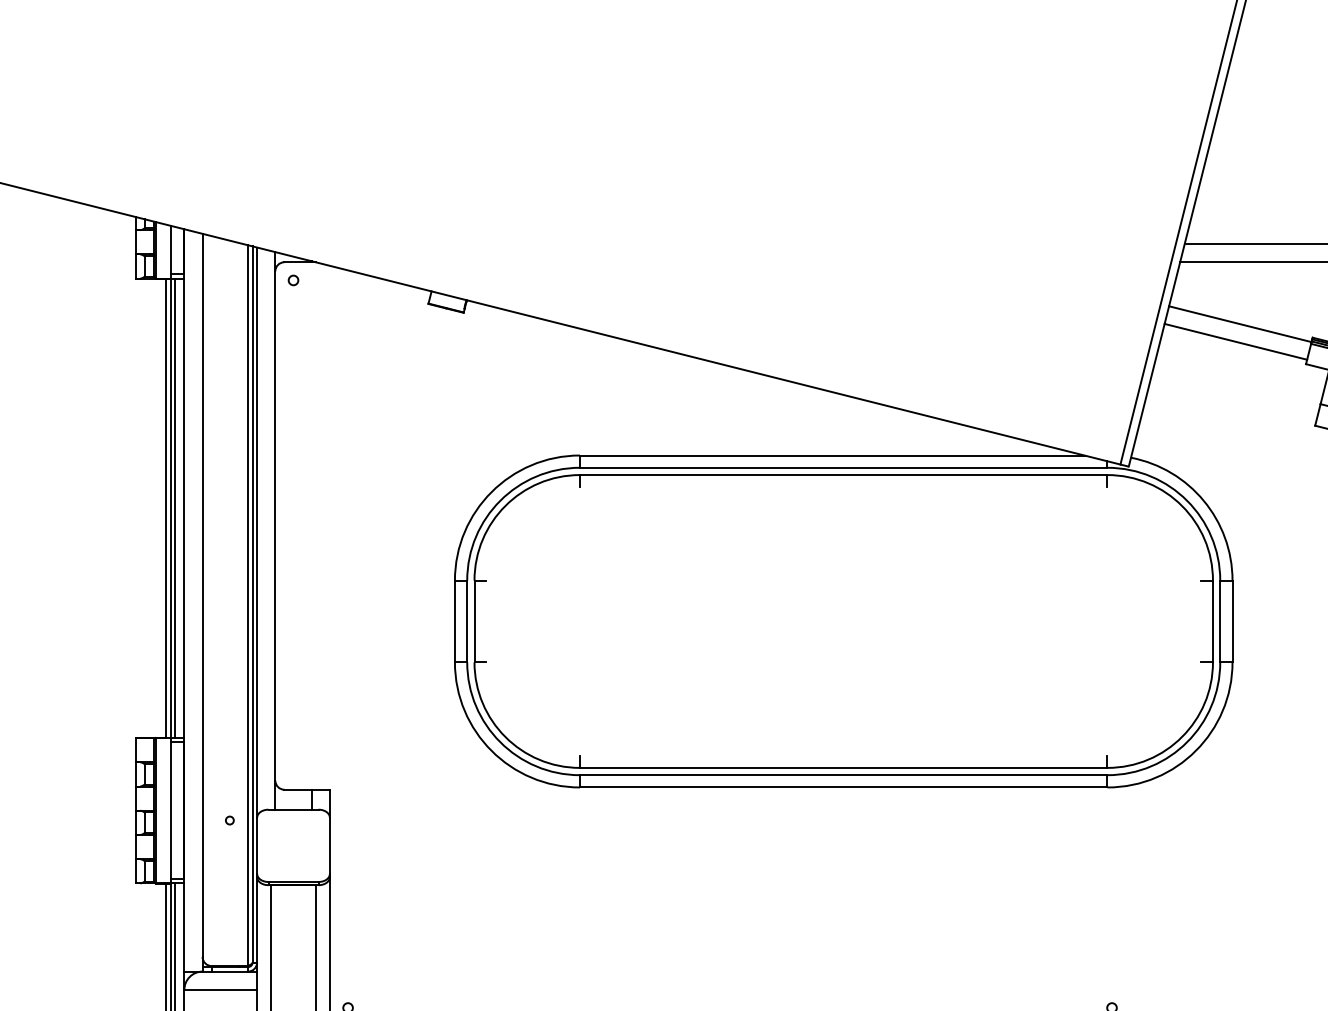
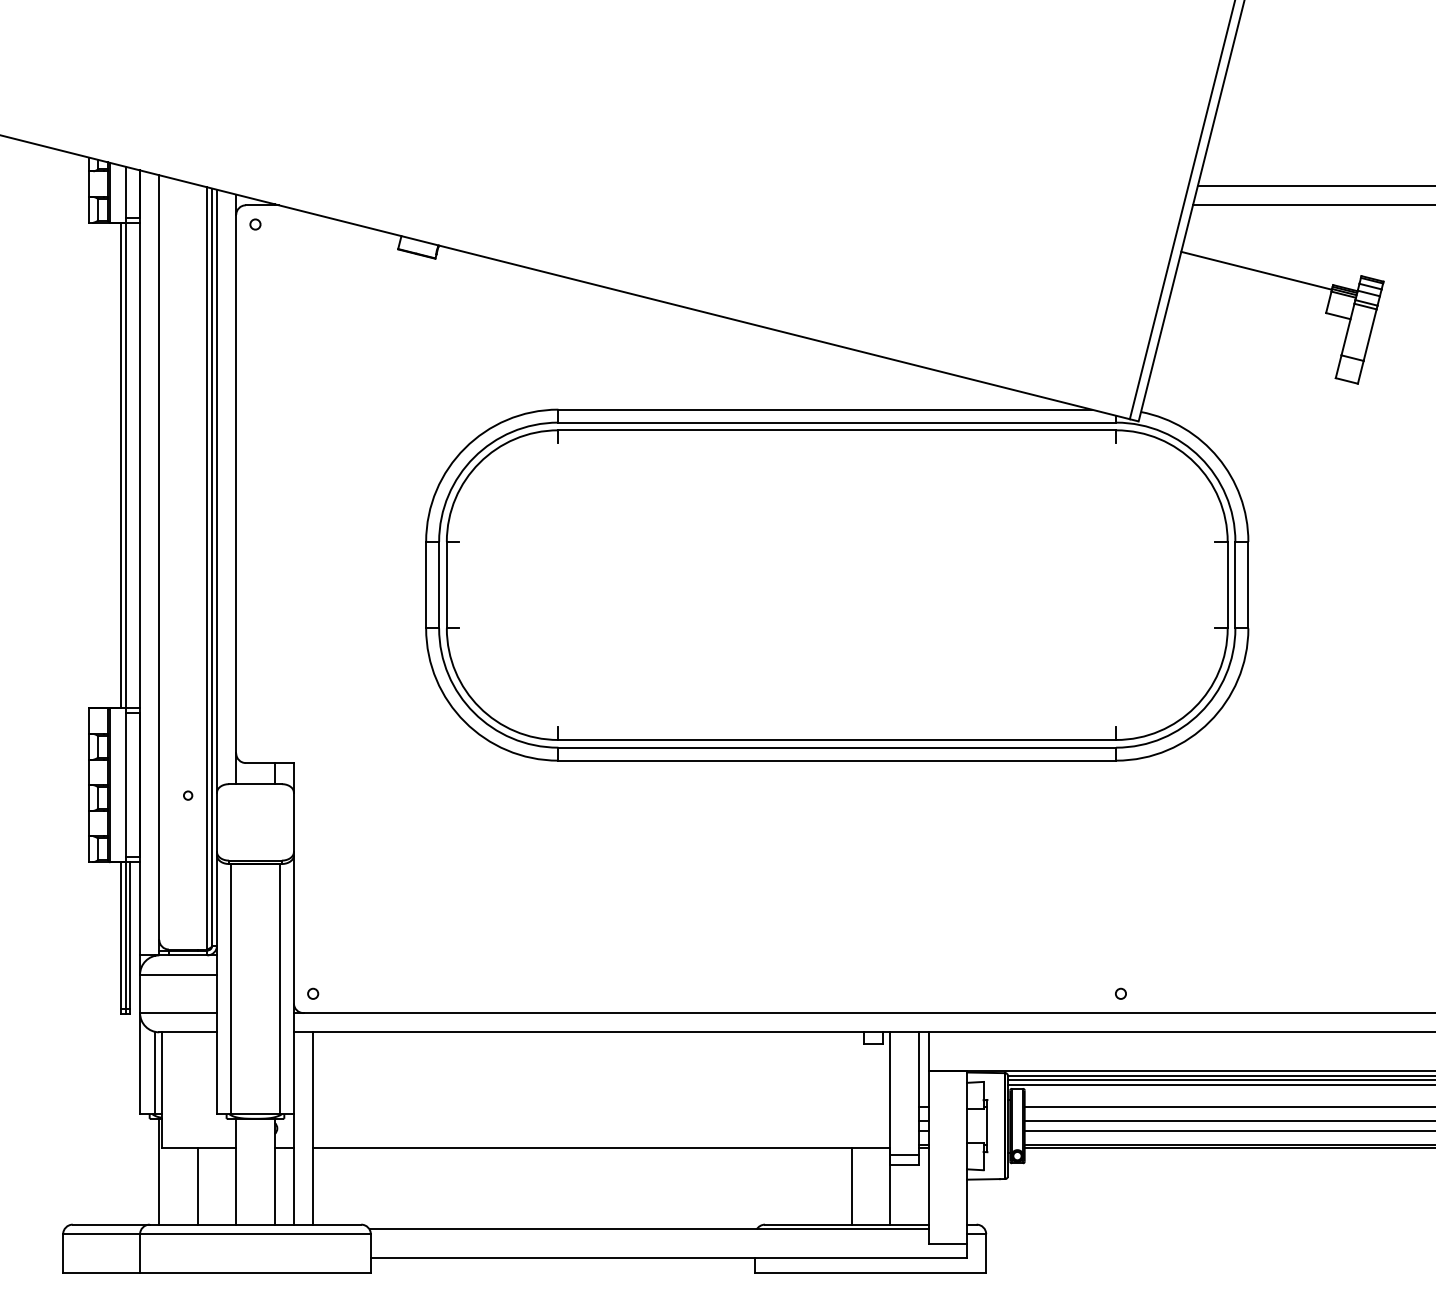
line: (1235, 341) -> (1251, 289), removed
line: (175, 508) -> (130, 465), removed

